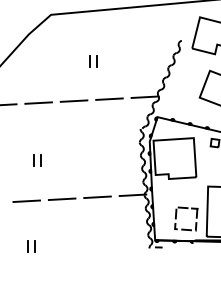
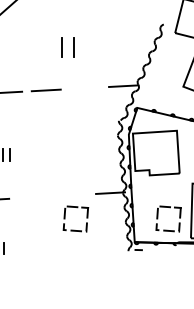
part: (93, 61) -> (67, 47), size x1.6
line: (109, 98) -> (84, 87), removed
line: (97, 197) -> (71, 195), removed
line: (61, 199) -> (32, 197), removed
part: (110, 218) -> (86, 218), added

